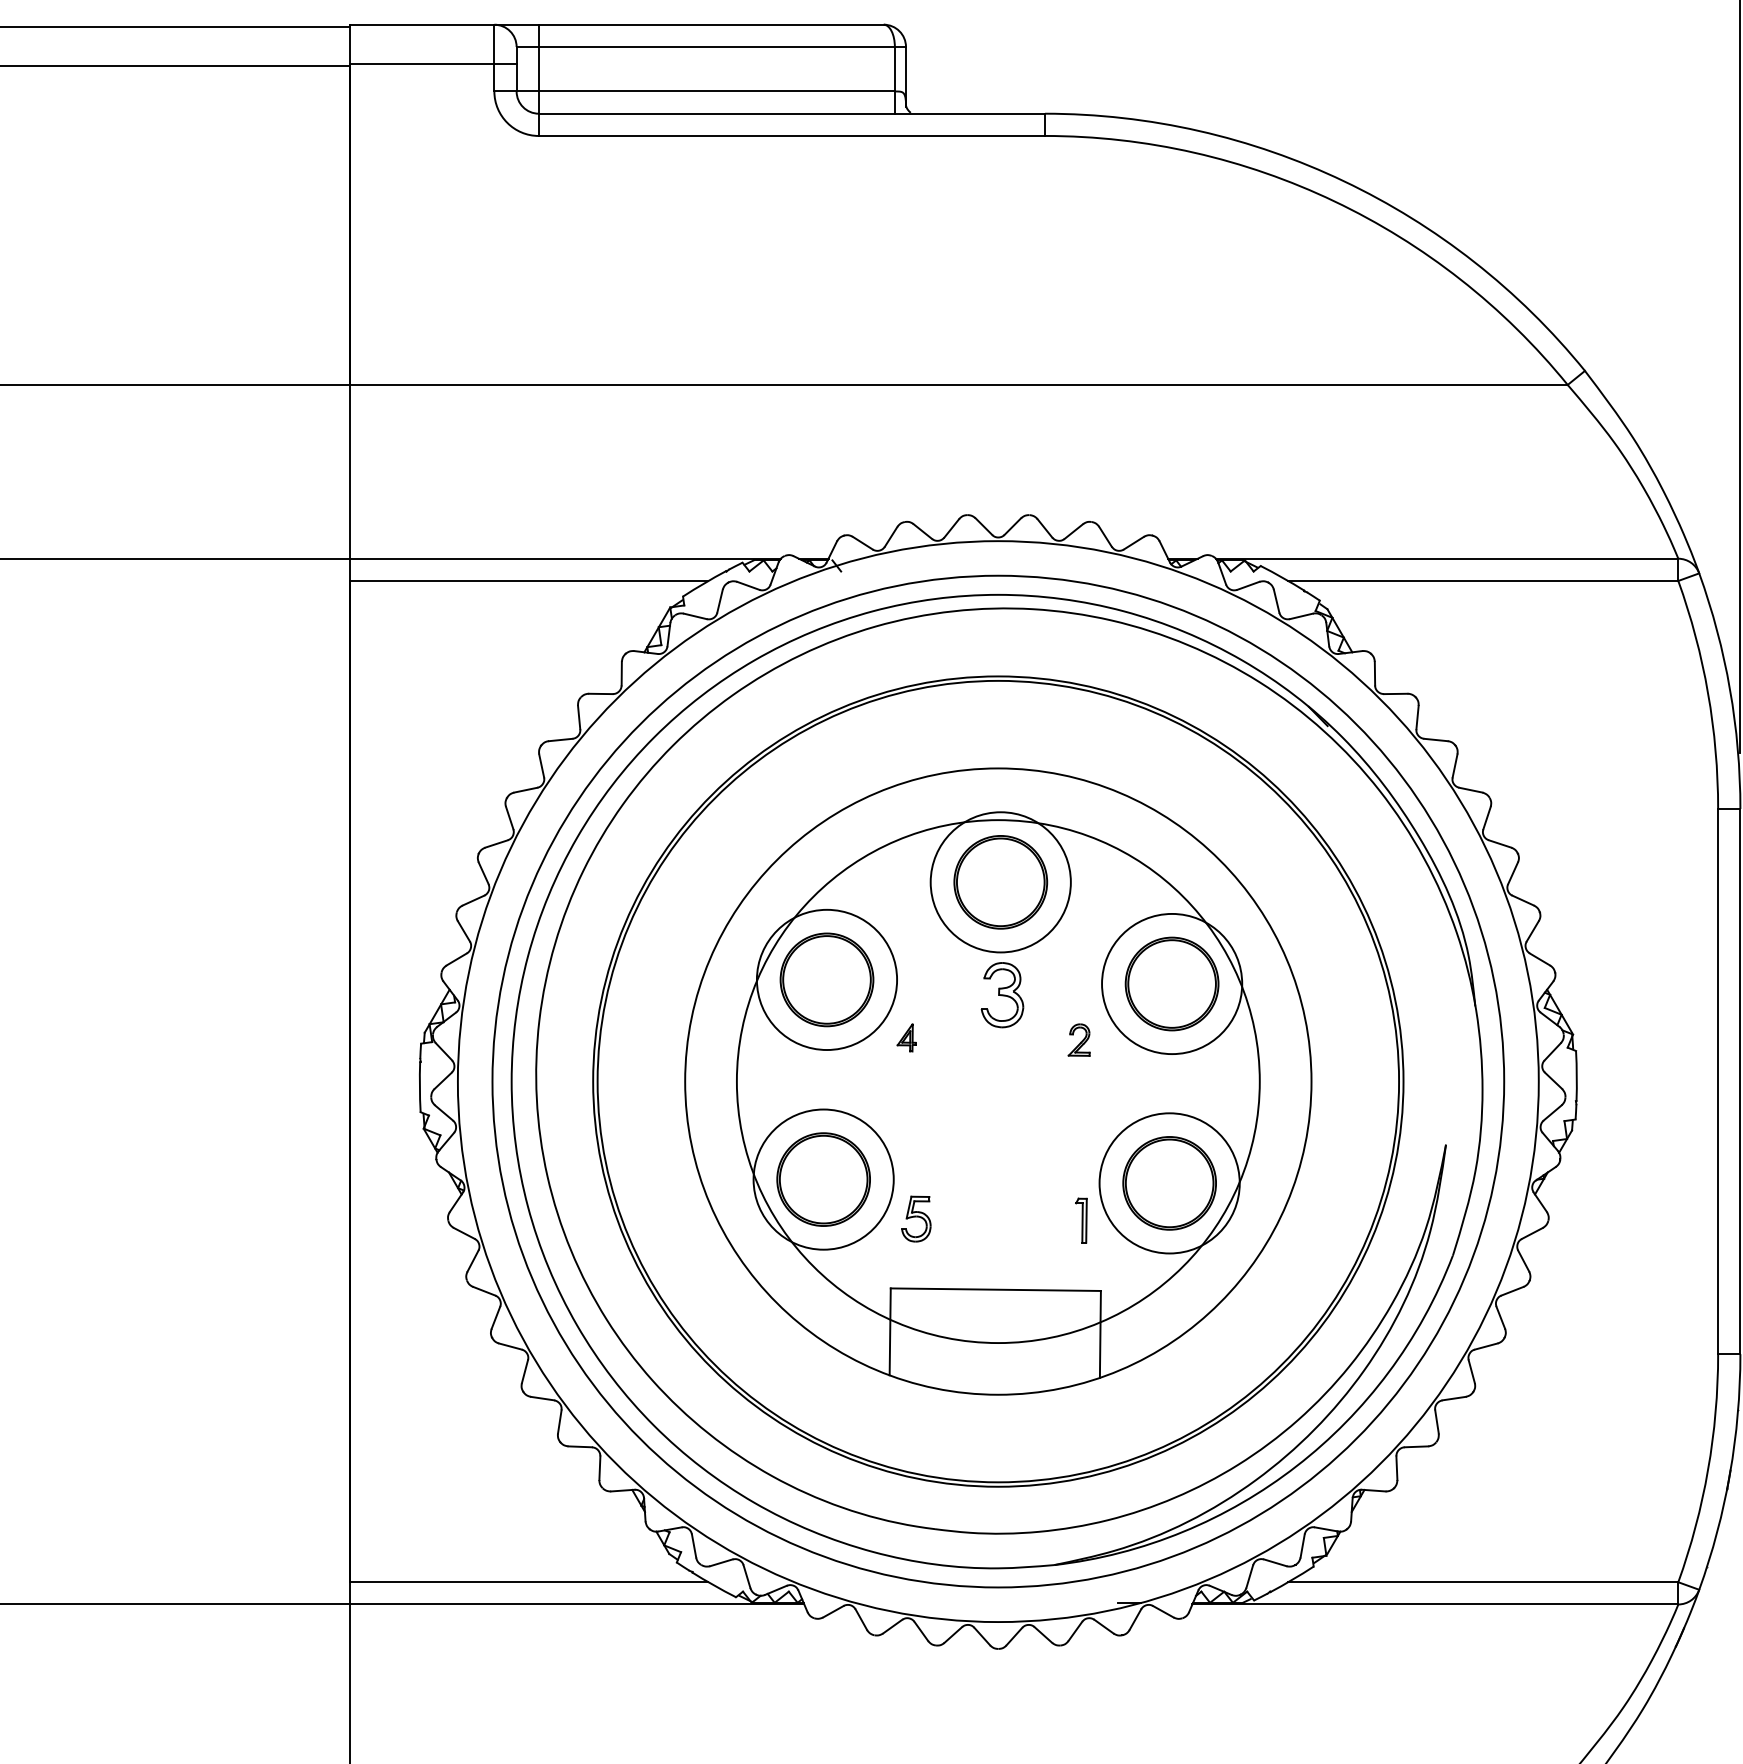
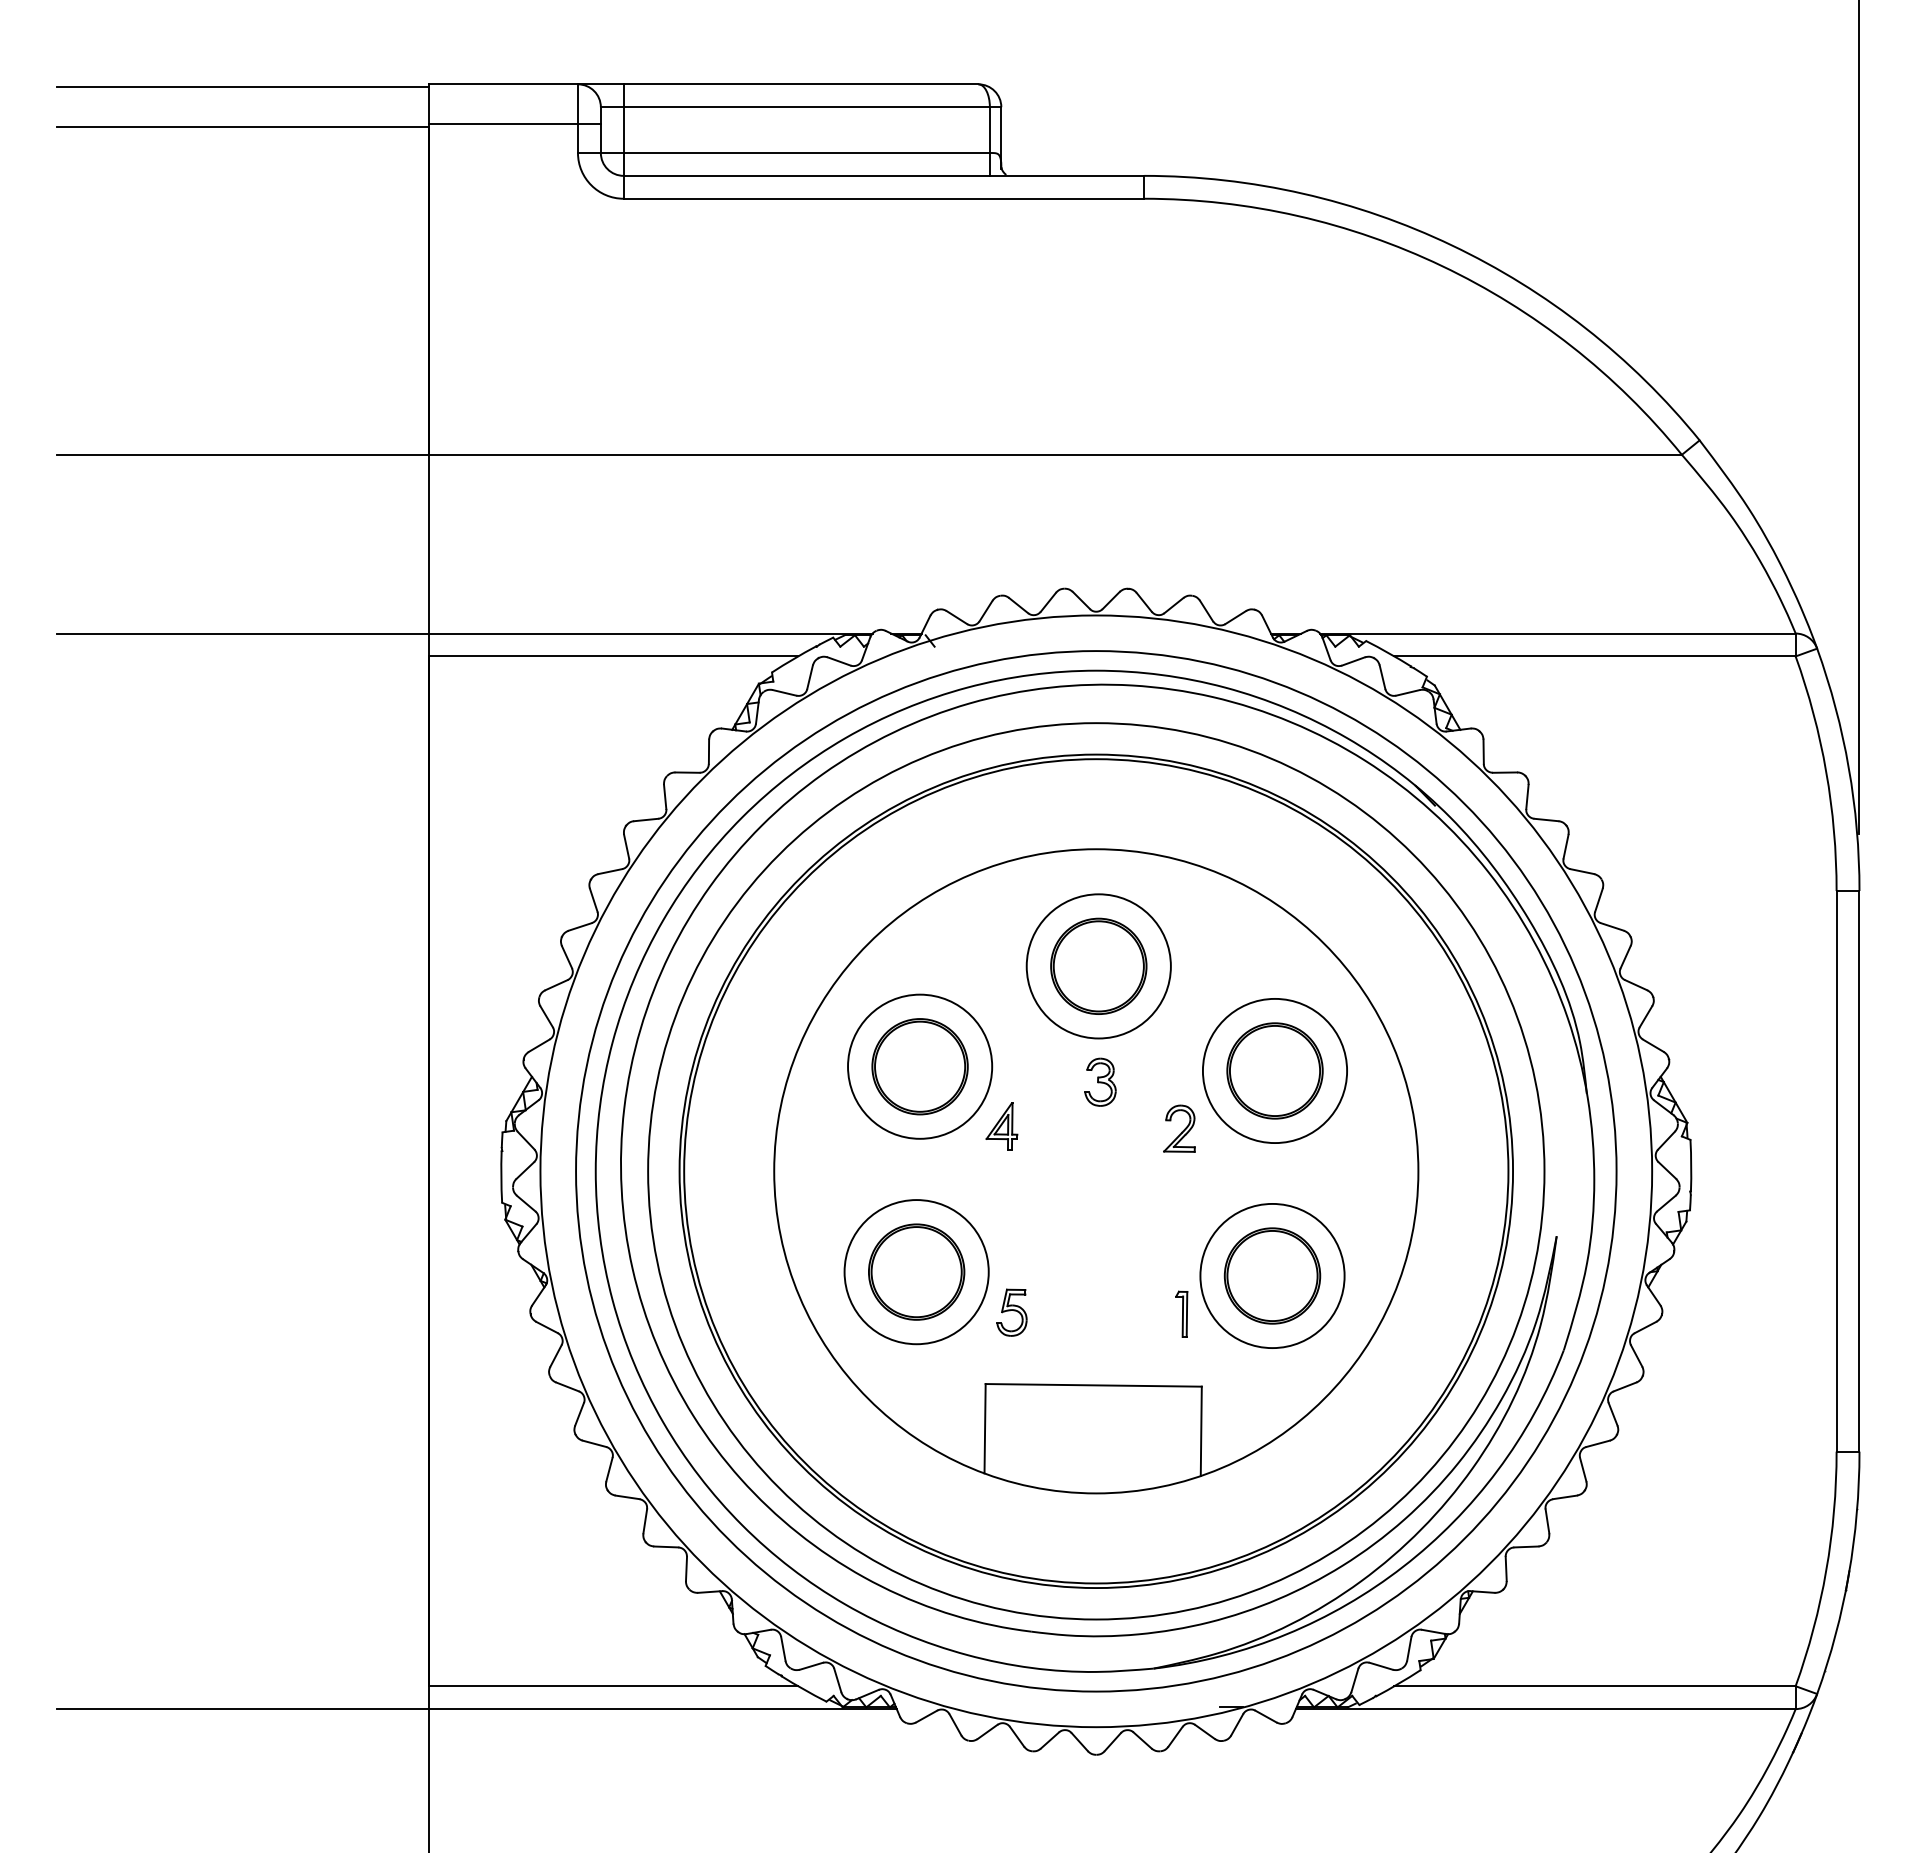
part: (1002, 994) -> (1100, 1081), size x0.71
part: (906, 1038) -> (1001, 1126), size x1.67
part: (1079, 1039) -> (1179, 1128), size x1.43
circle: (998, 1081) -> (1096, 1171), size x1.67

